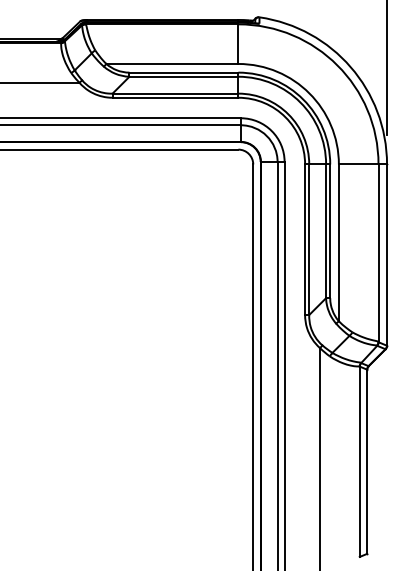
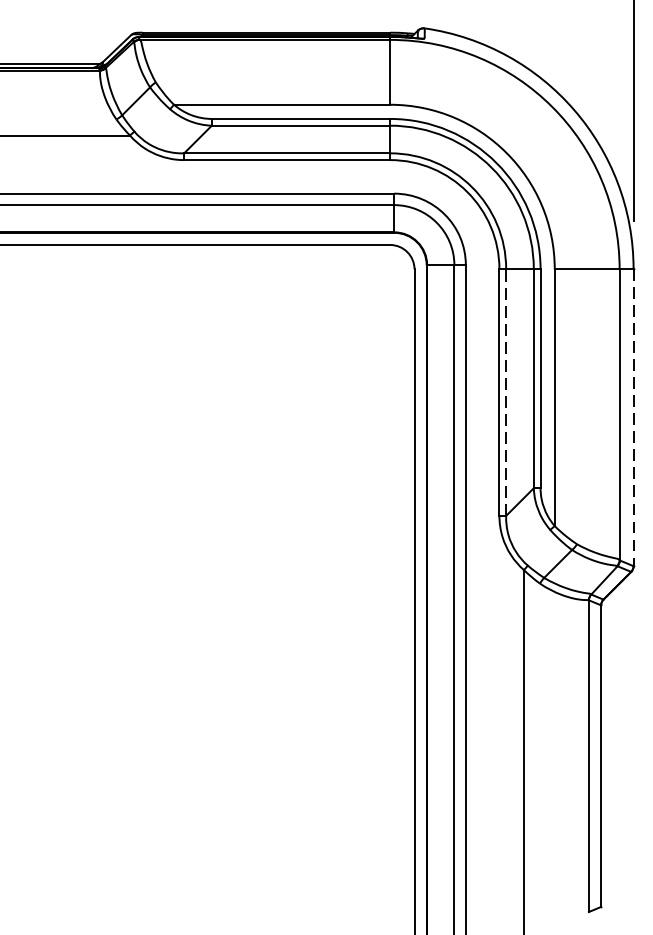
line: (309, 239) -> (506, 392), solid -> dashed
line: (387, 255) -> (634, 418), solid -> dashed

